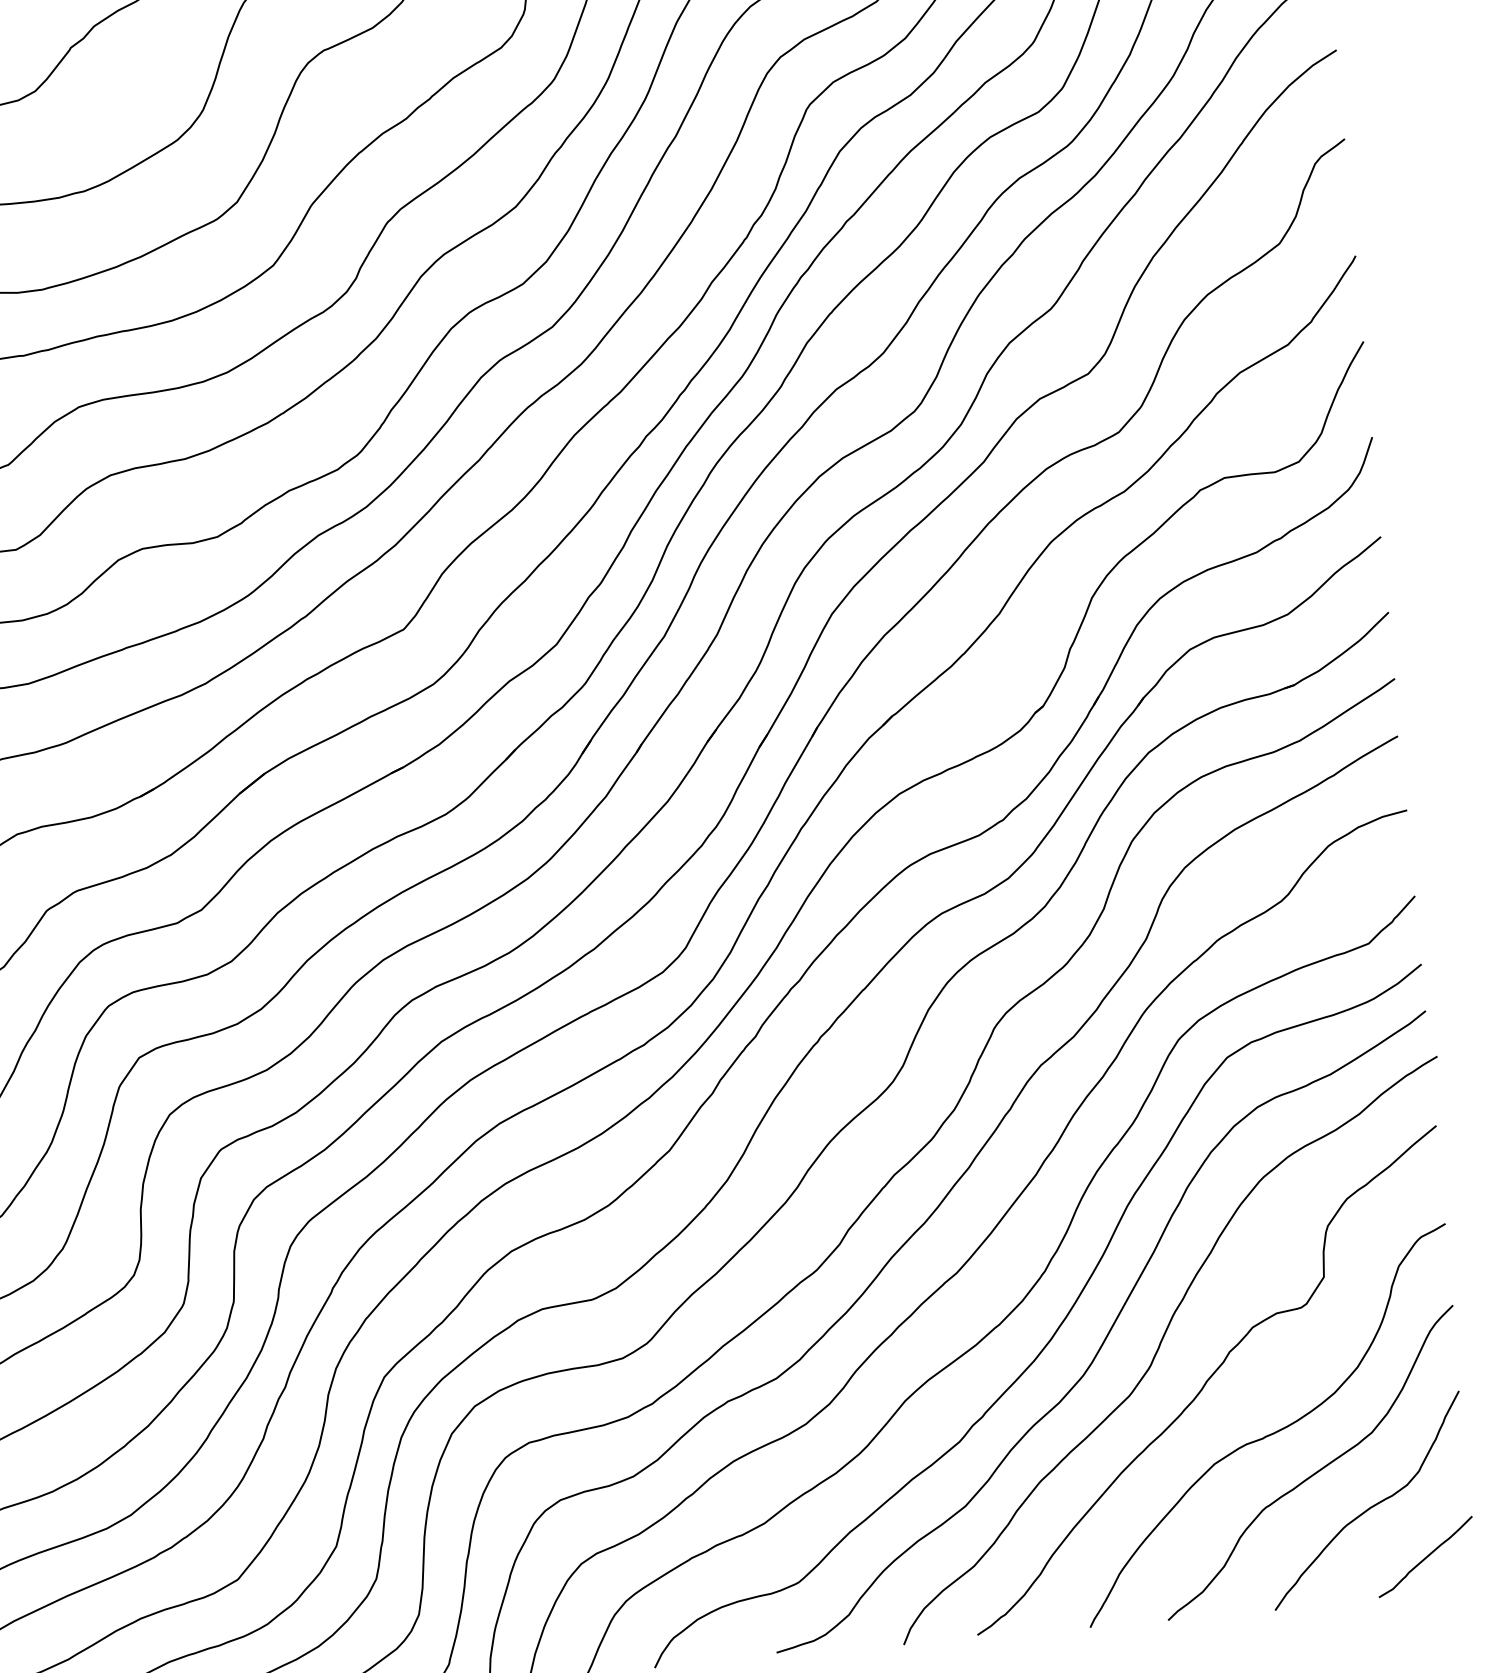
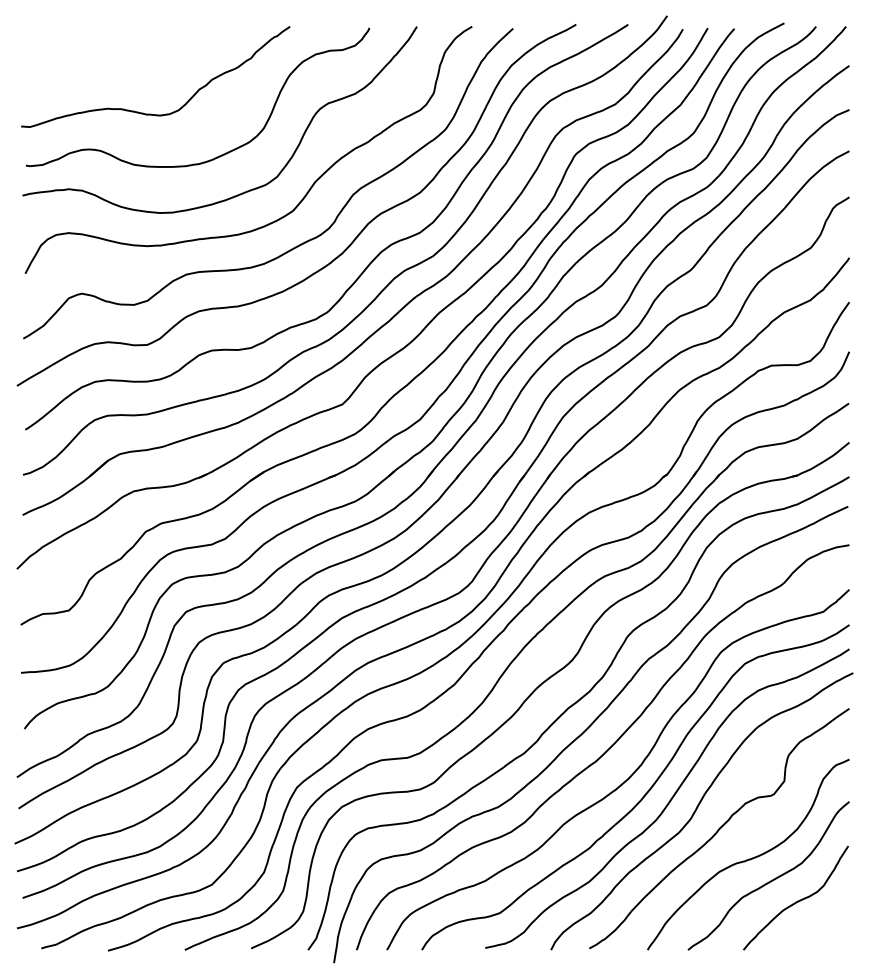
curve: (1425, 1556) -> (823, 929), removed

